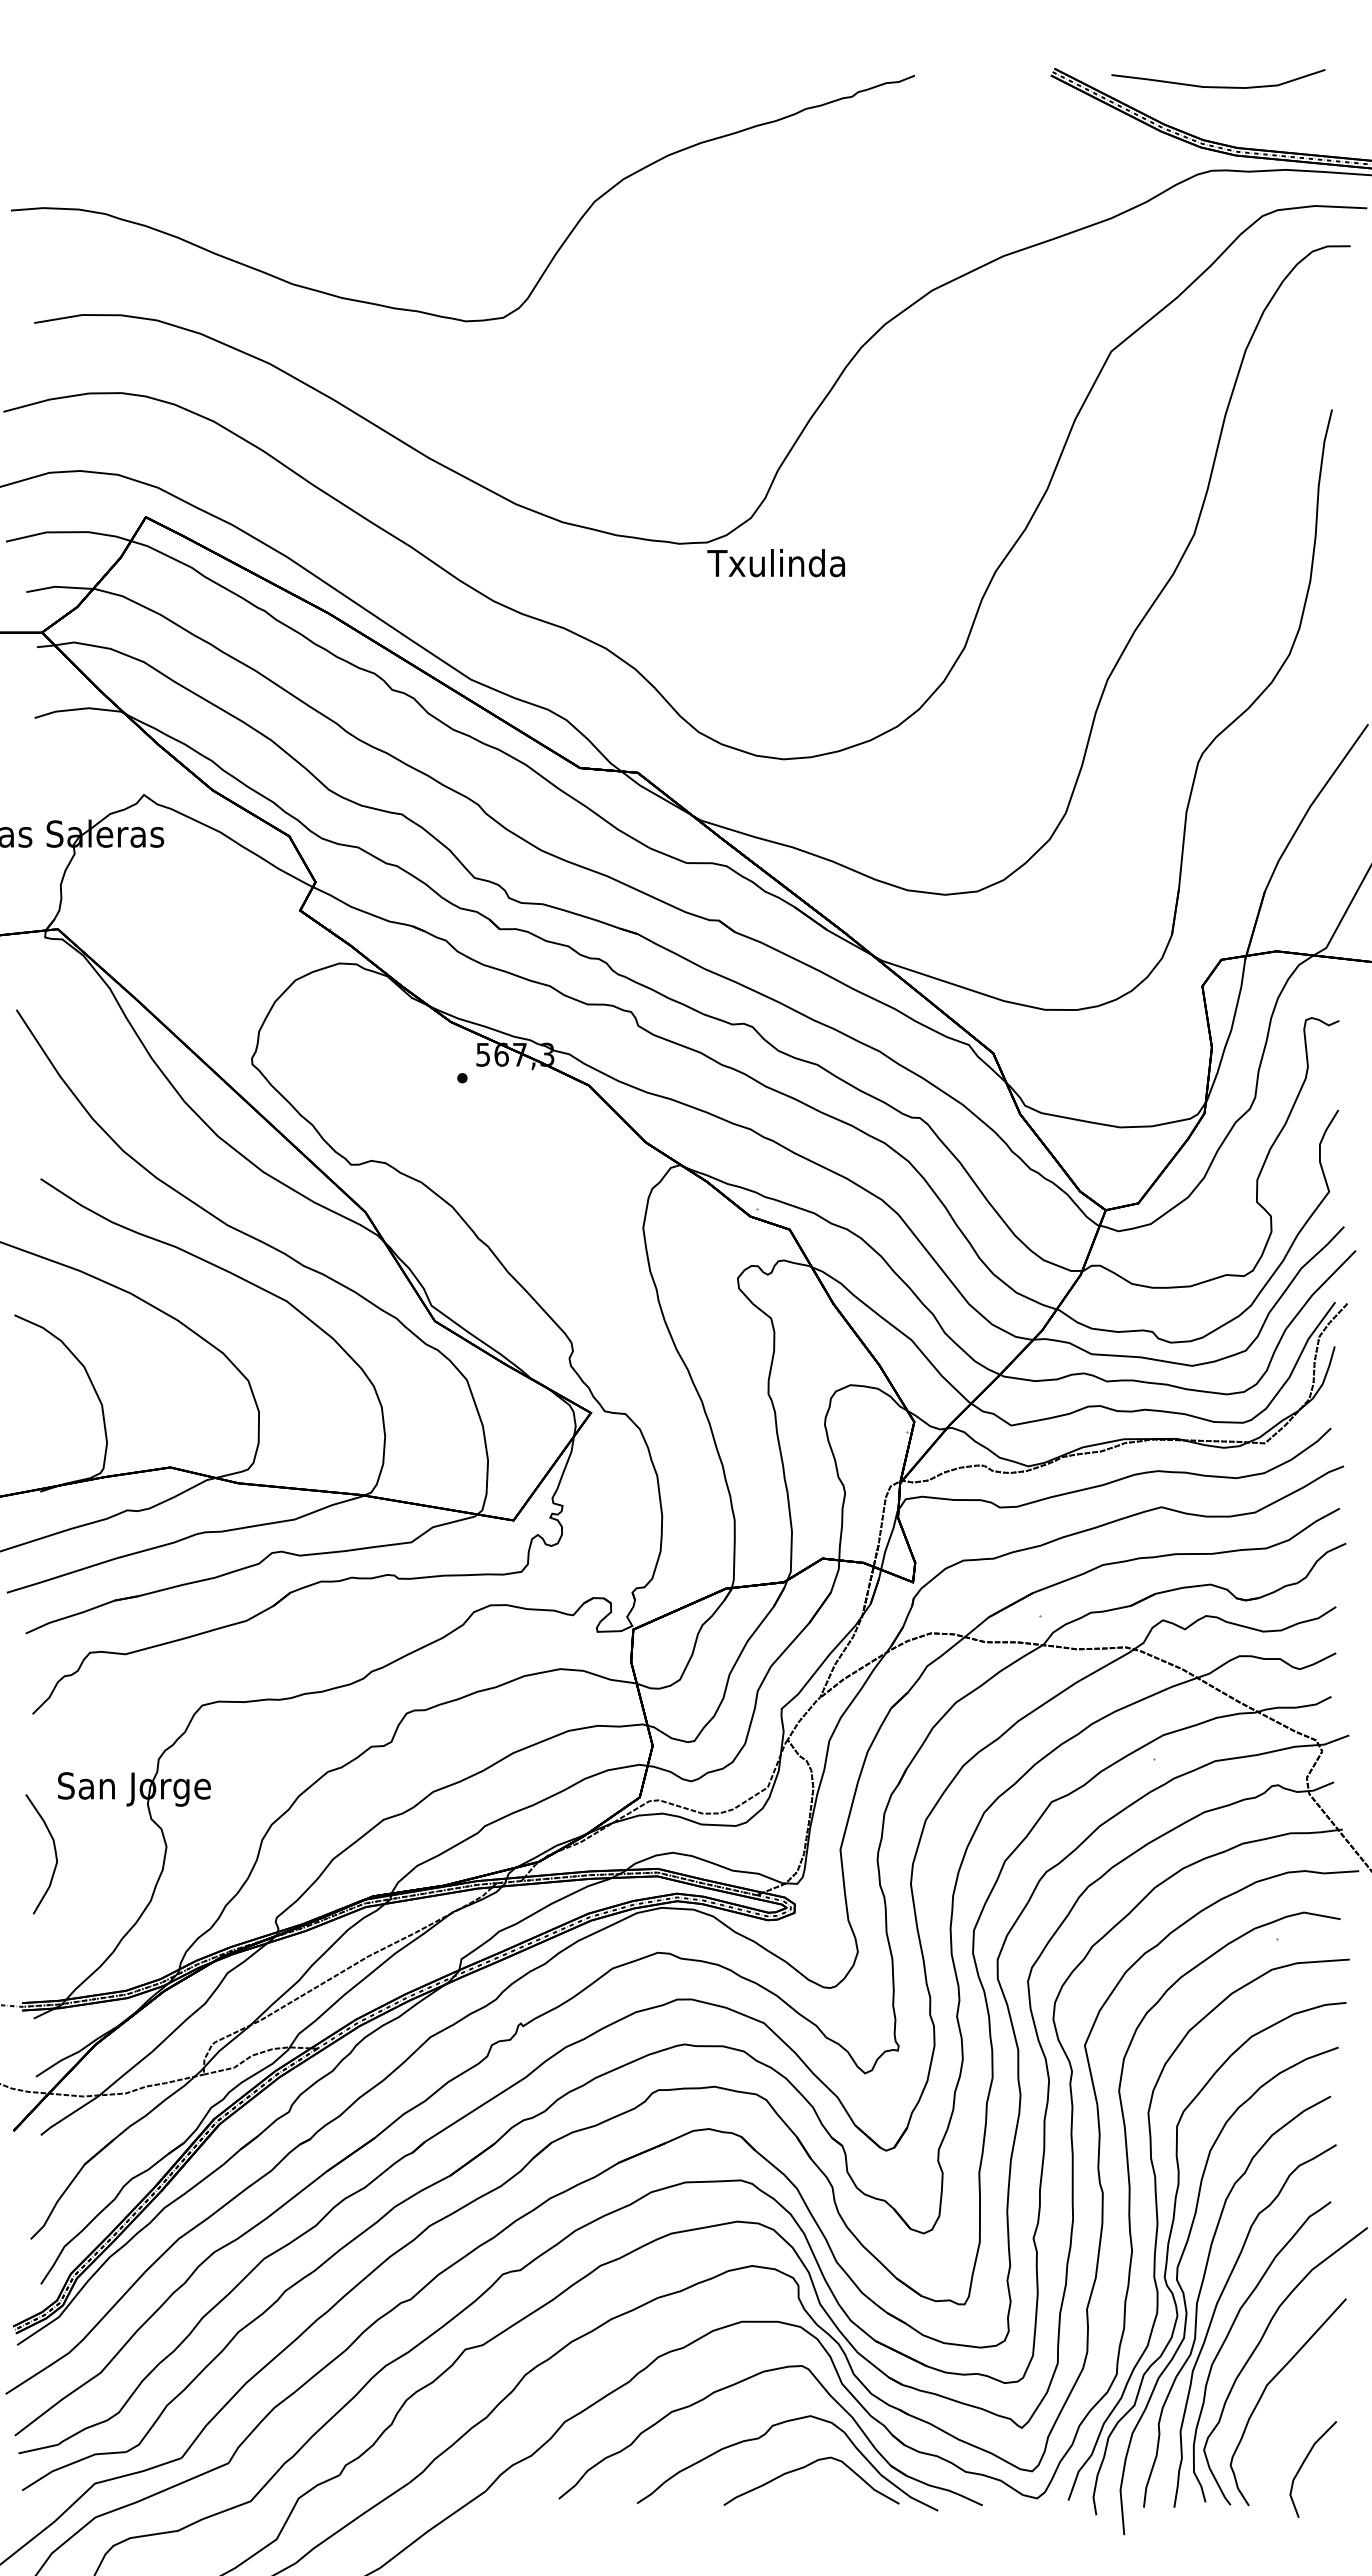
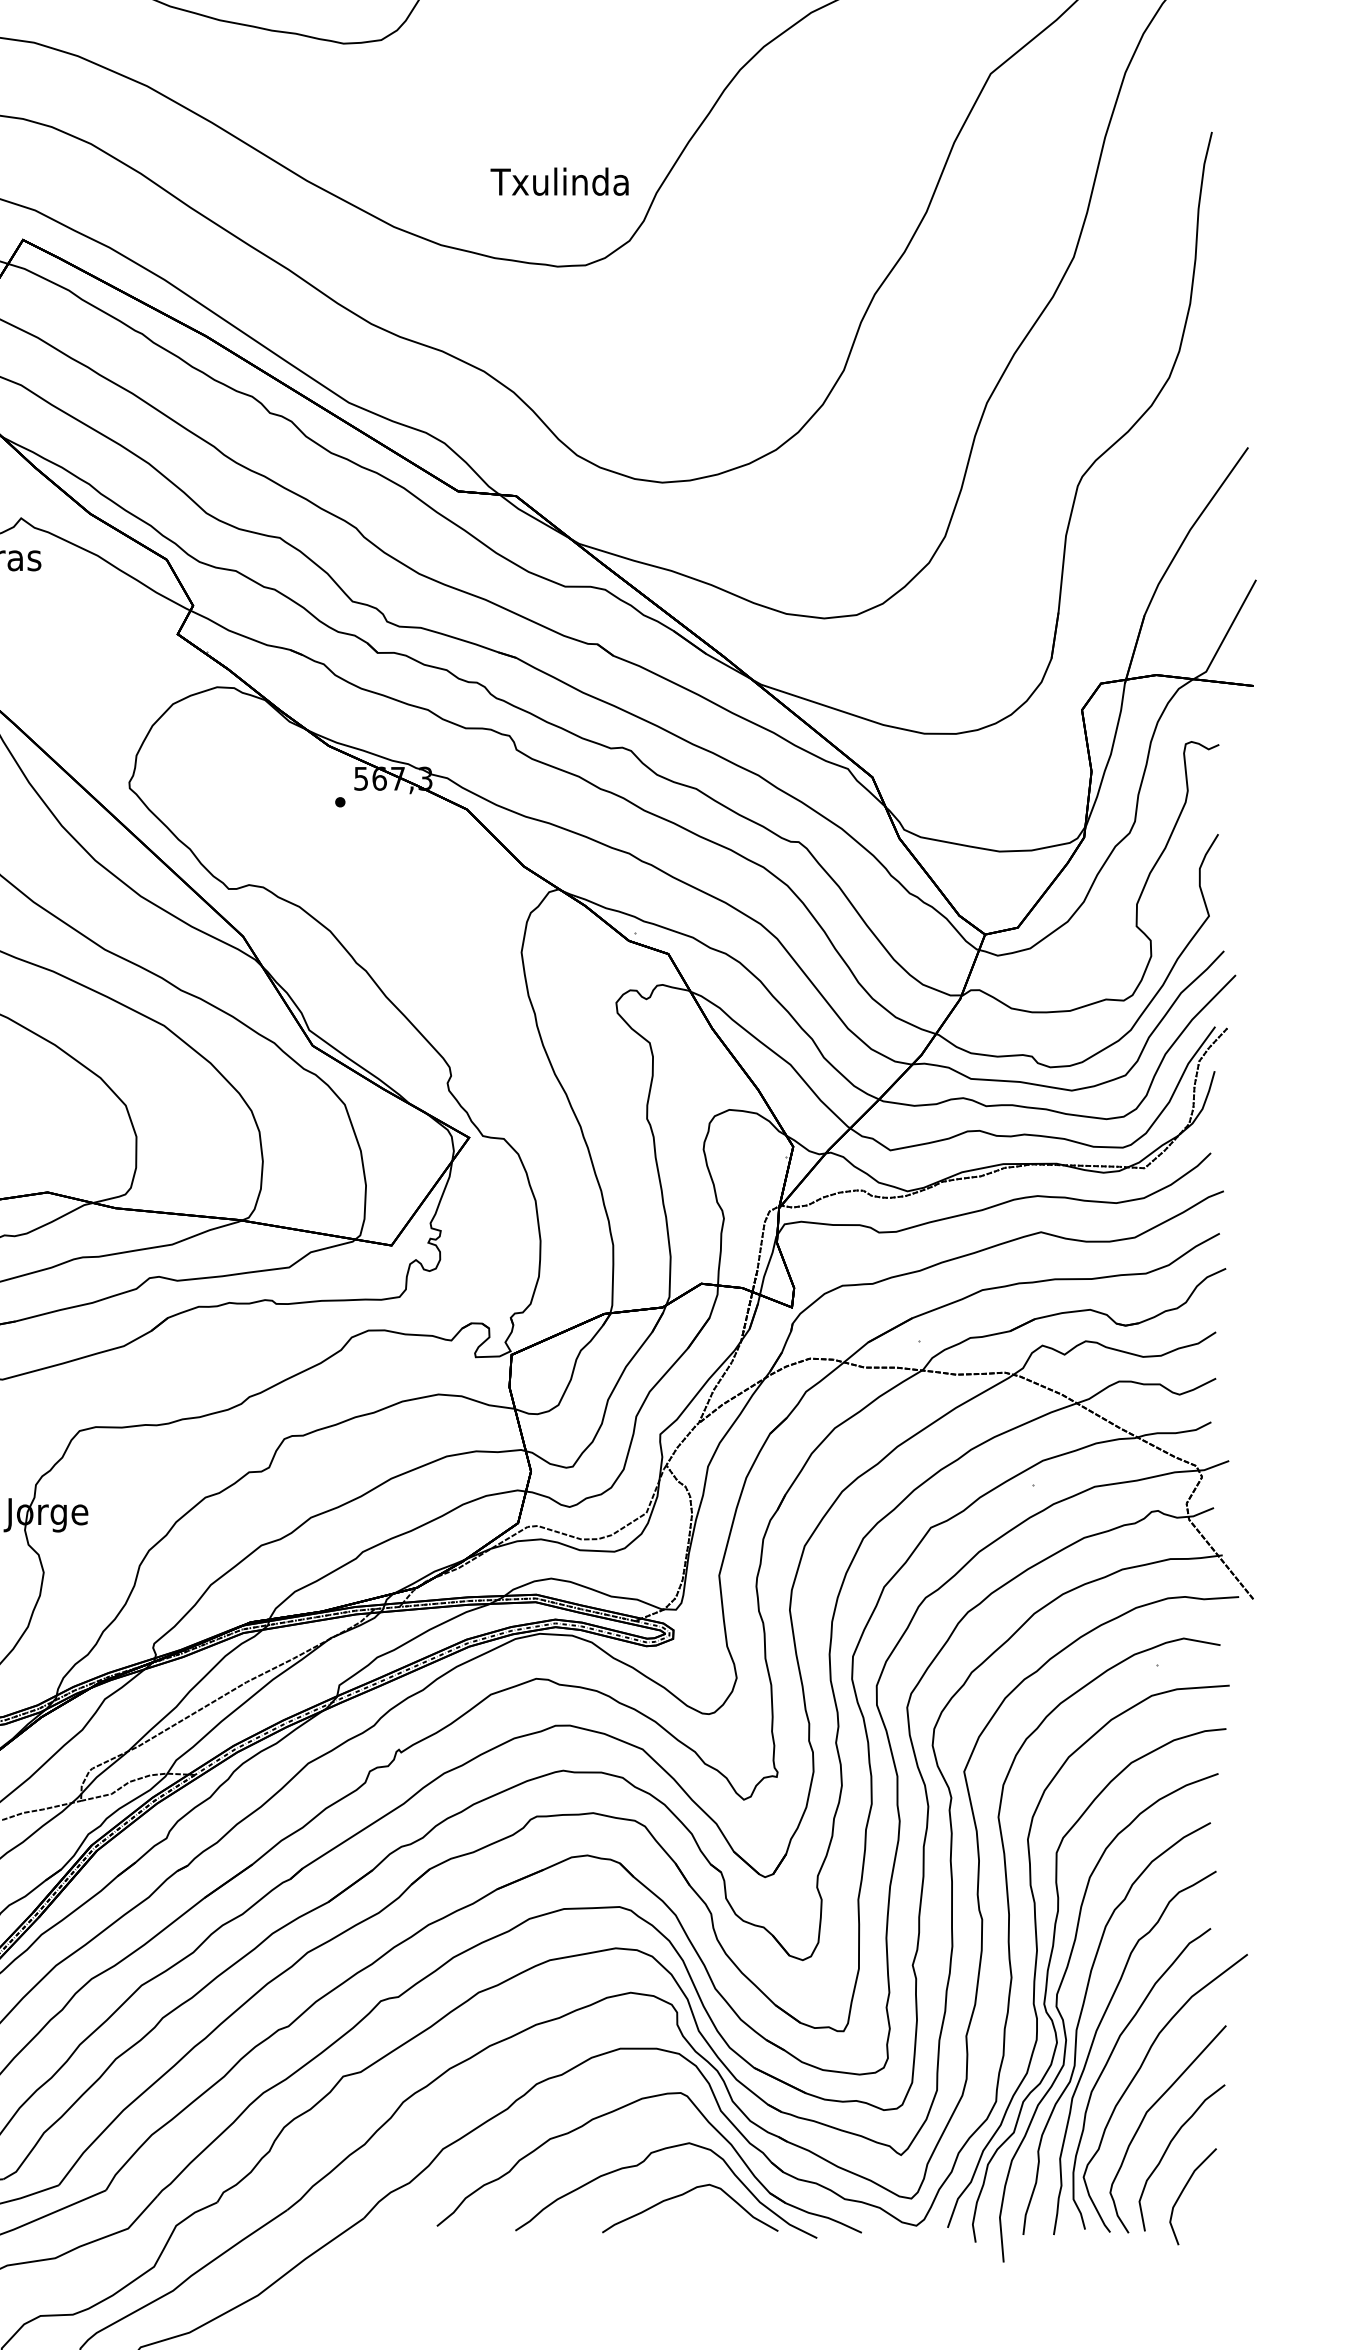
text: (775, 563) -> (558, 182), moved
curve: (1287, 2423) -> (1167, 2150), added

